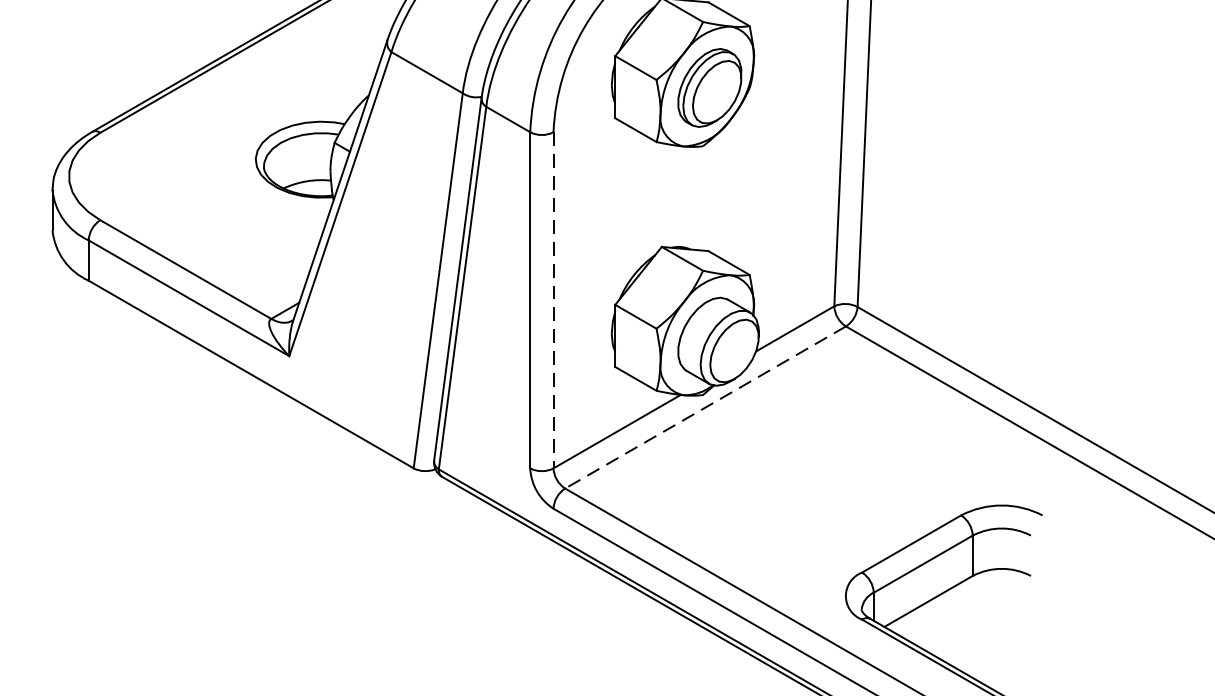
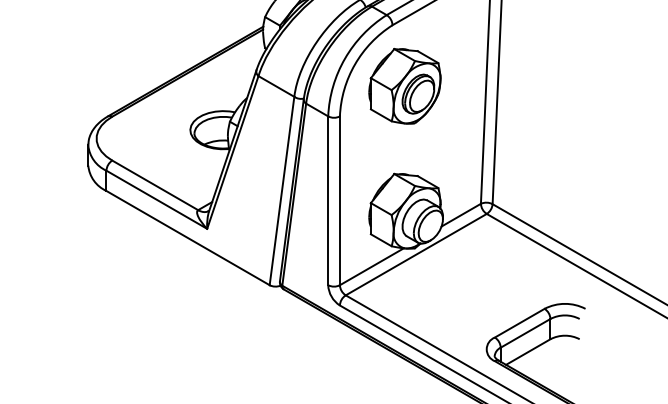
line: (552, 301) -> (339, 201), dashed -> solid
line: (704, 407) -> (415, 254), dashed -> solid

